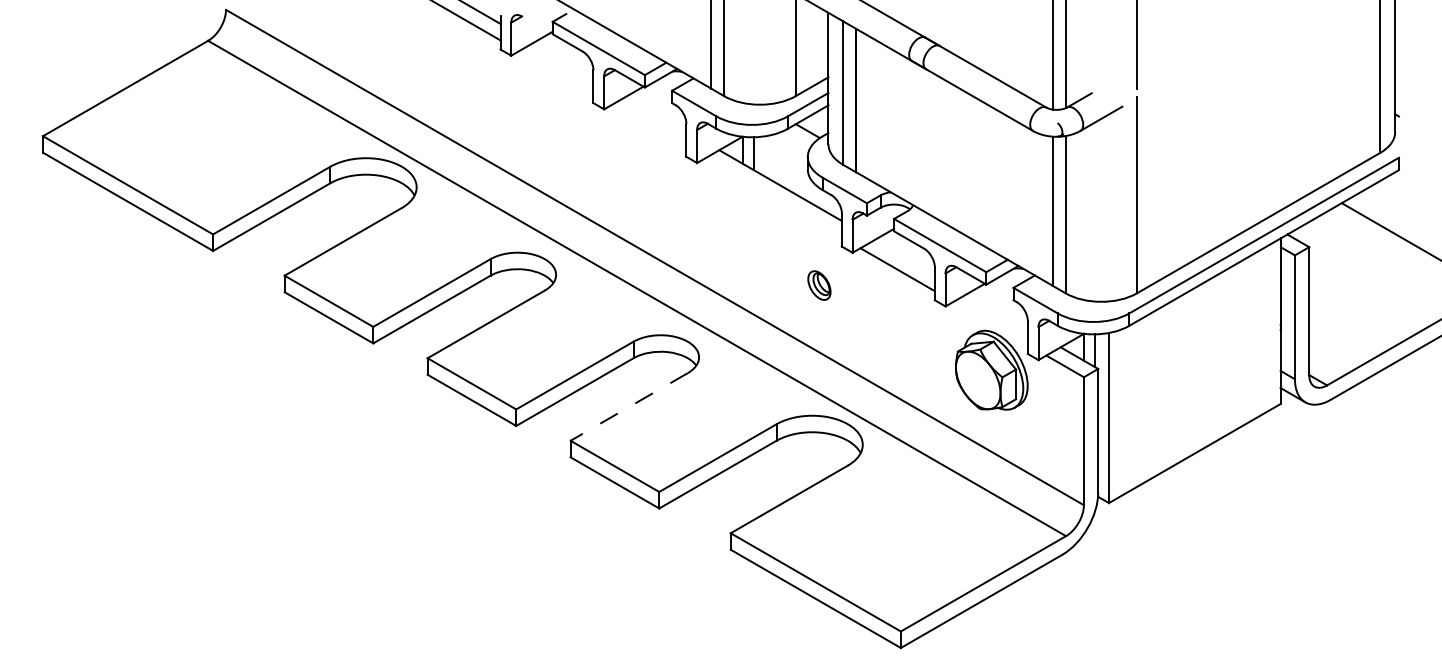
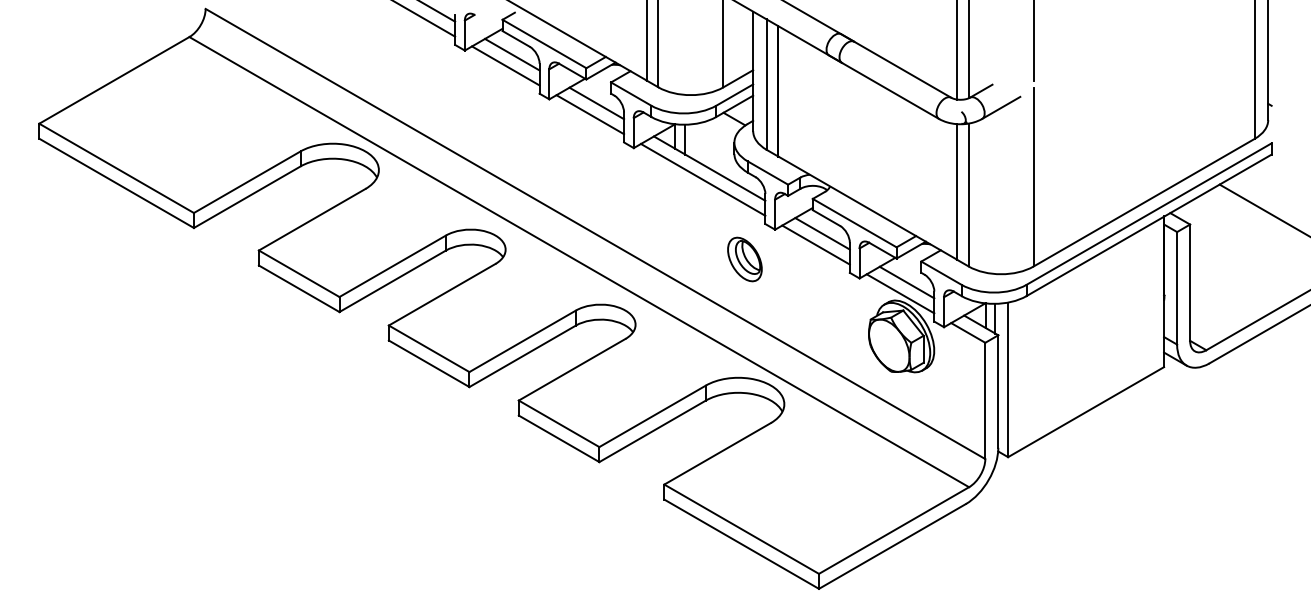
line: (563, 60) -> (512, 54), added
line: (555, 72) -> (505, 65), added
line: (656, 113) -> (596, 103), added
line: (649, 126) -> (590, 114), added
line: (772, 197) -> (702, 179), added
line: (904, 256) -> (822, 233), added
part: (818, 285) -> (744, 259), size x1.67
line: (997, 310) -> (906, 282), added
line: (990, 322) -> (900, 293), added
line: (629, 406) -> (572, 369), dashed -> solid

